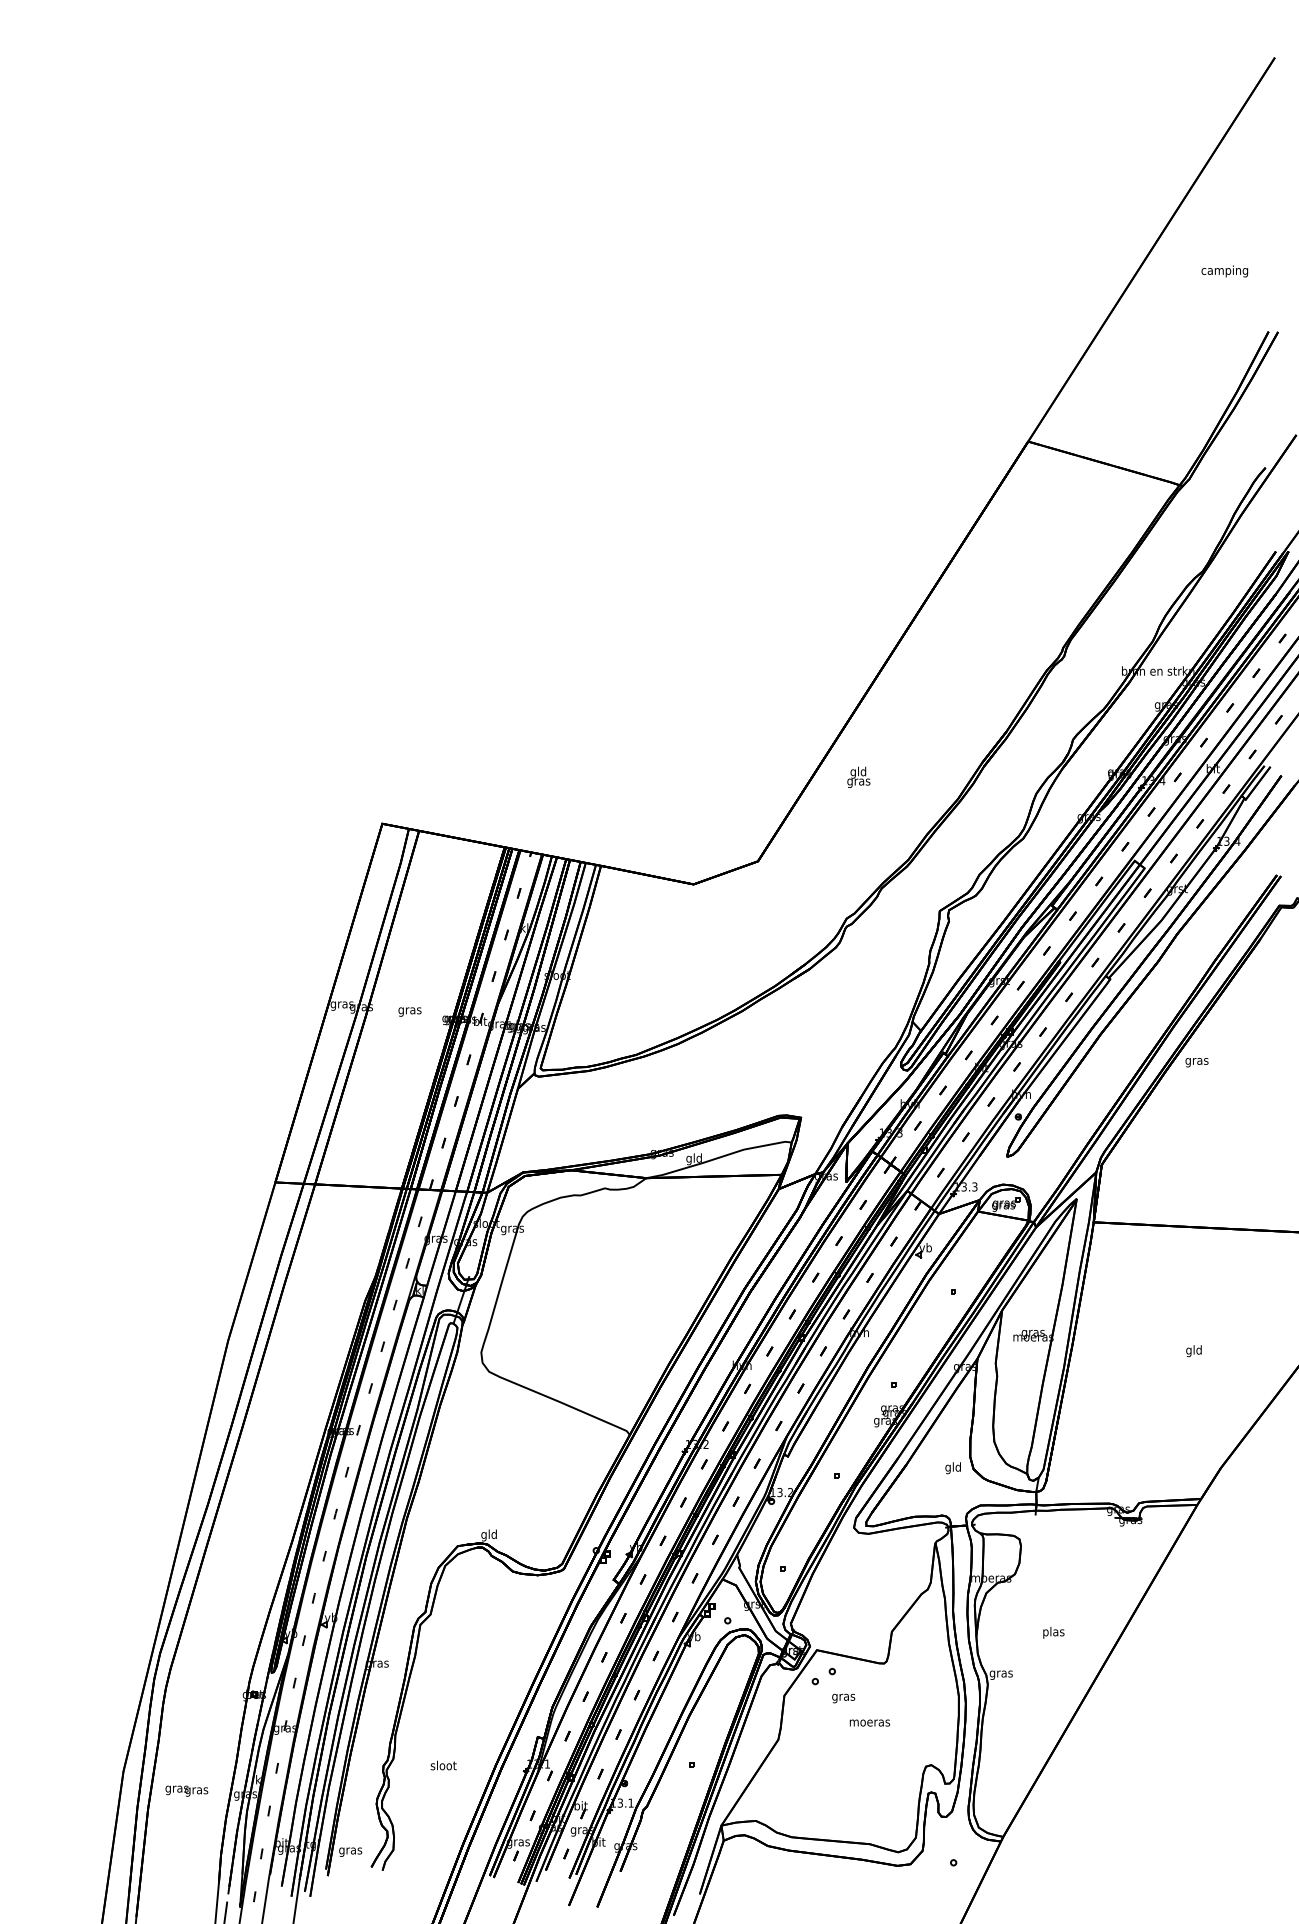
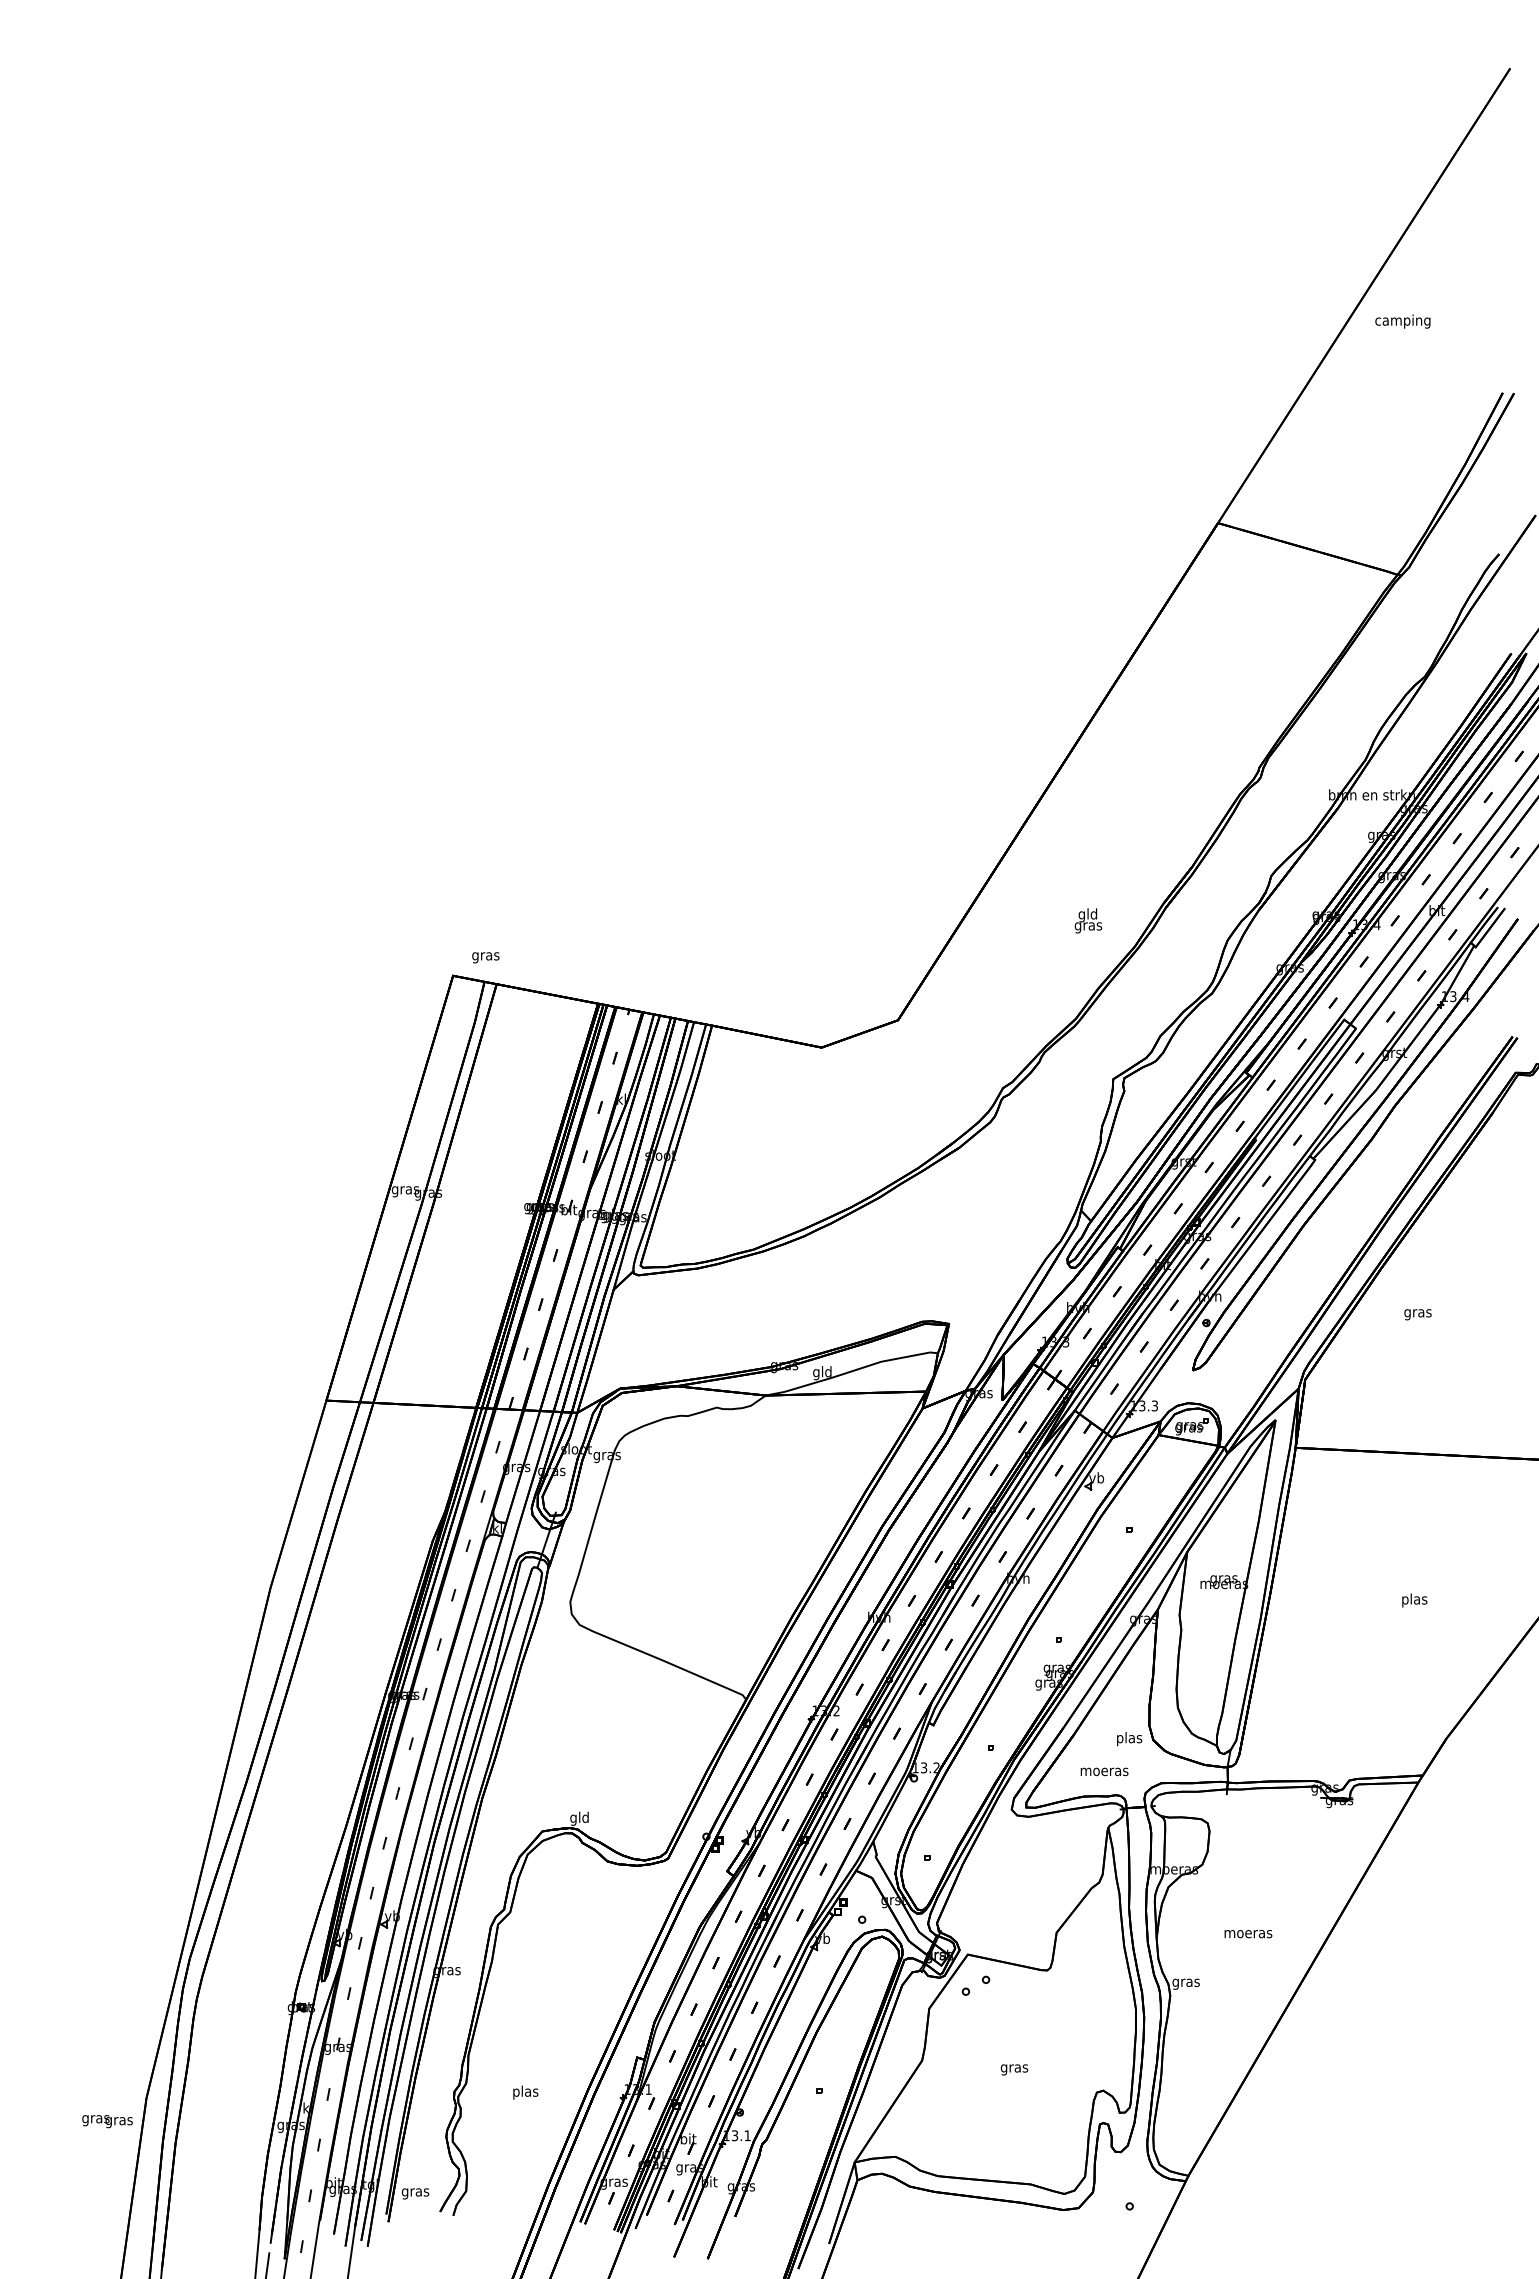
text: (1224, 271) -> (1402, 321), moved
text: (858, 777) -> (1088, 920), moved
text: (409, 1011) -> (485, 957), moved
text: (1196, 1062) -> (1417, 1314), moved
text: (1194, 1351) -> (1414, 1600), gld -> plas
text: (953, 1468) -> (1129, 1739), gld -> plas
text: (1053, 1633) -> (1248, 1934), plas -> moeras
text: (843, 1698) -> (1014, 2069), moved
text: (869, 1722) -> (1104, 1771), moved
text: (443, 1766) -> (525, 2092), sloot -> plas
text: (186, 1791) -> (107, 2121), moved

